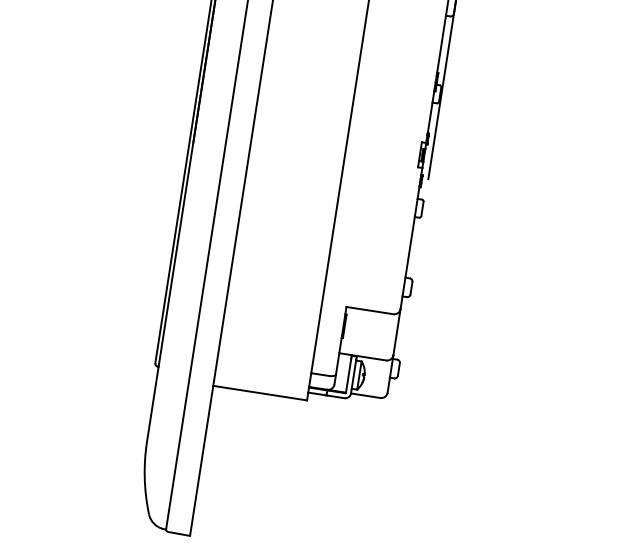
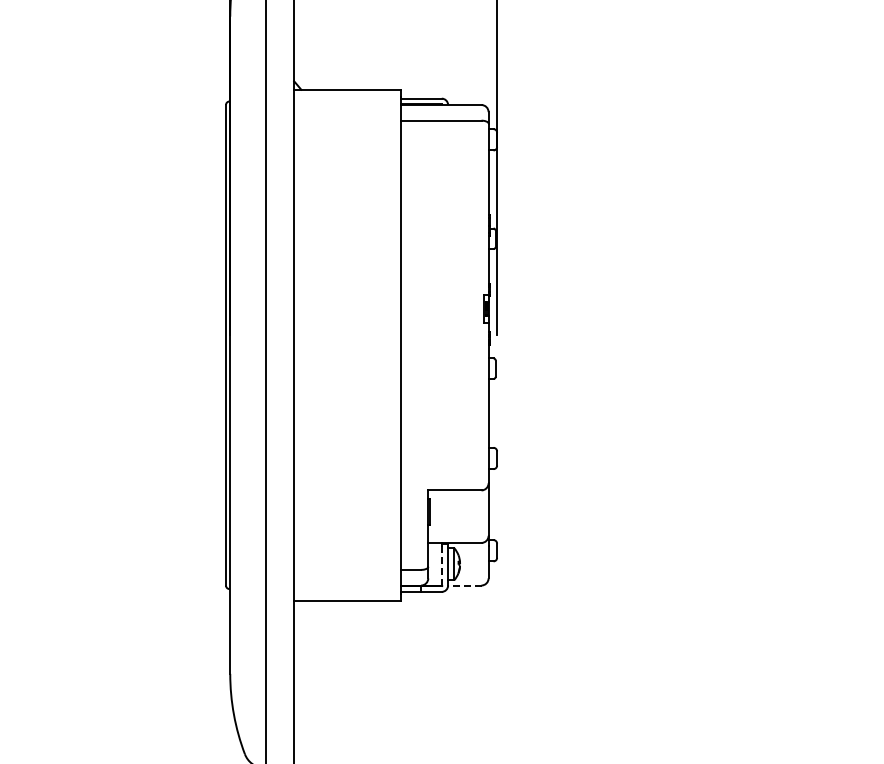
line: (348, 375) -> (442, 566), solid -> dashed
line: (365, 395) -> (464, 585), solid -> dashed

